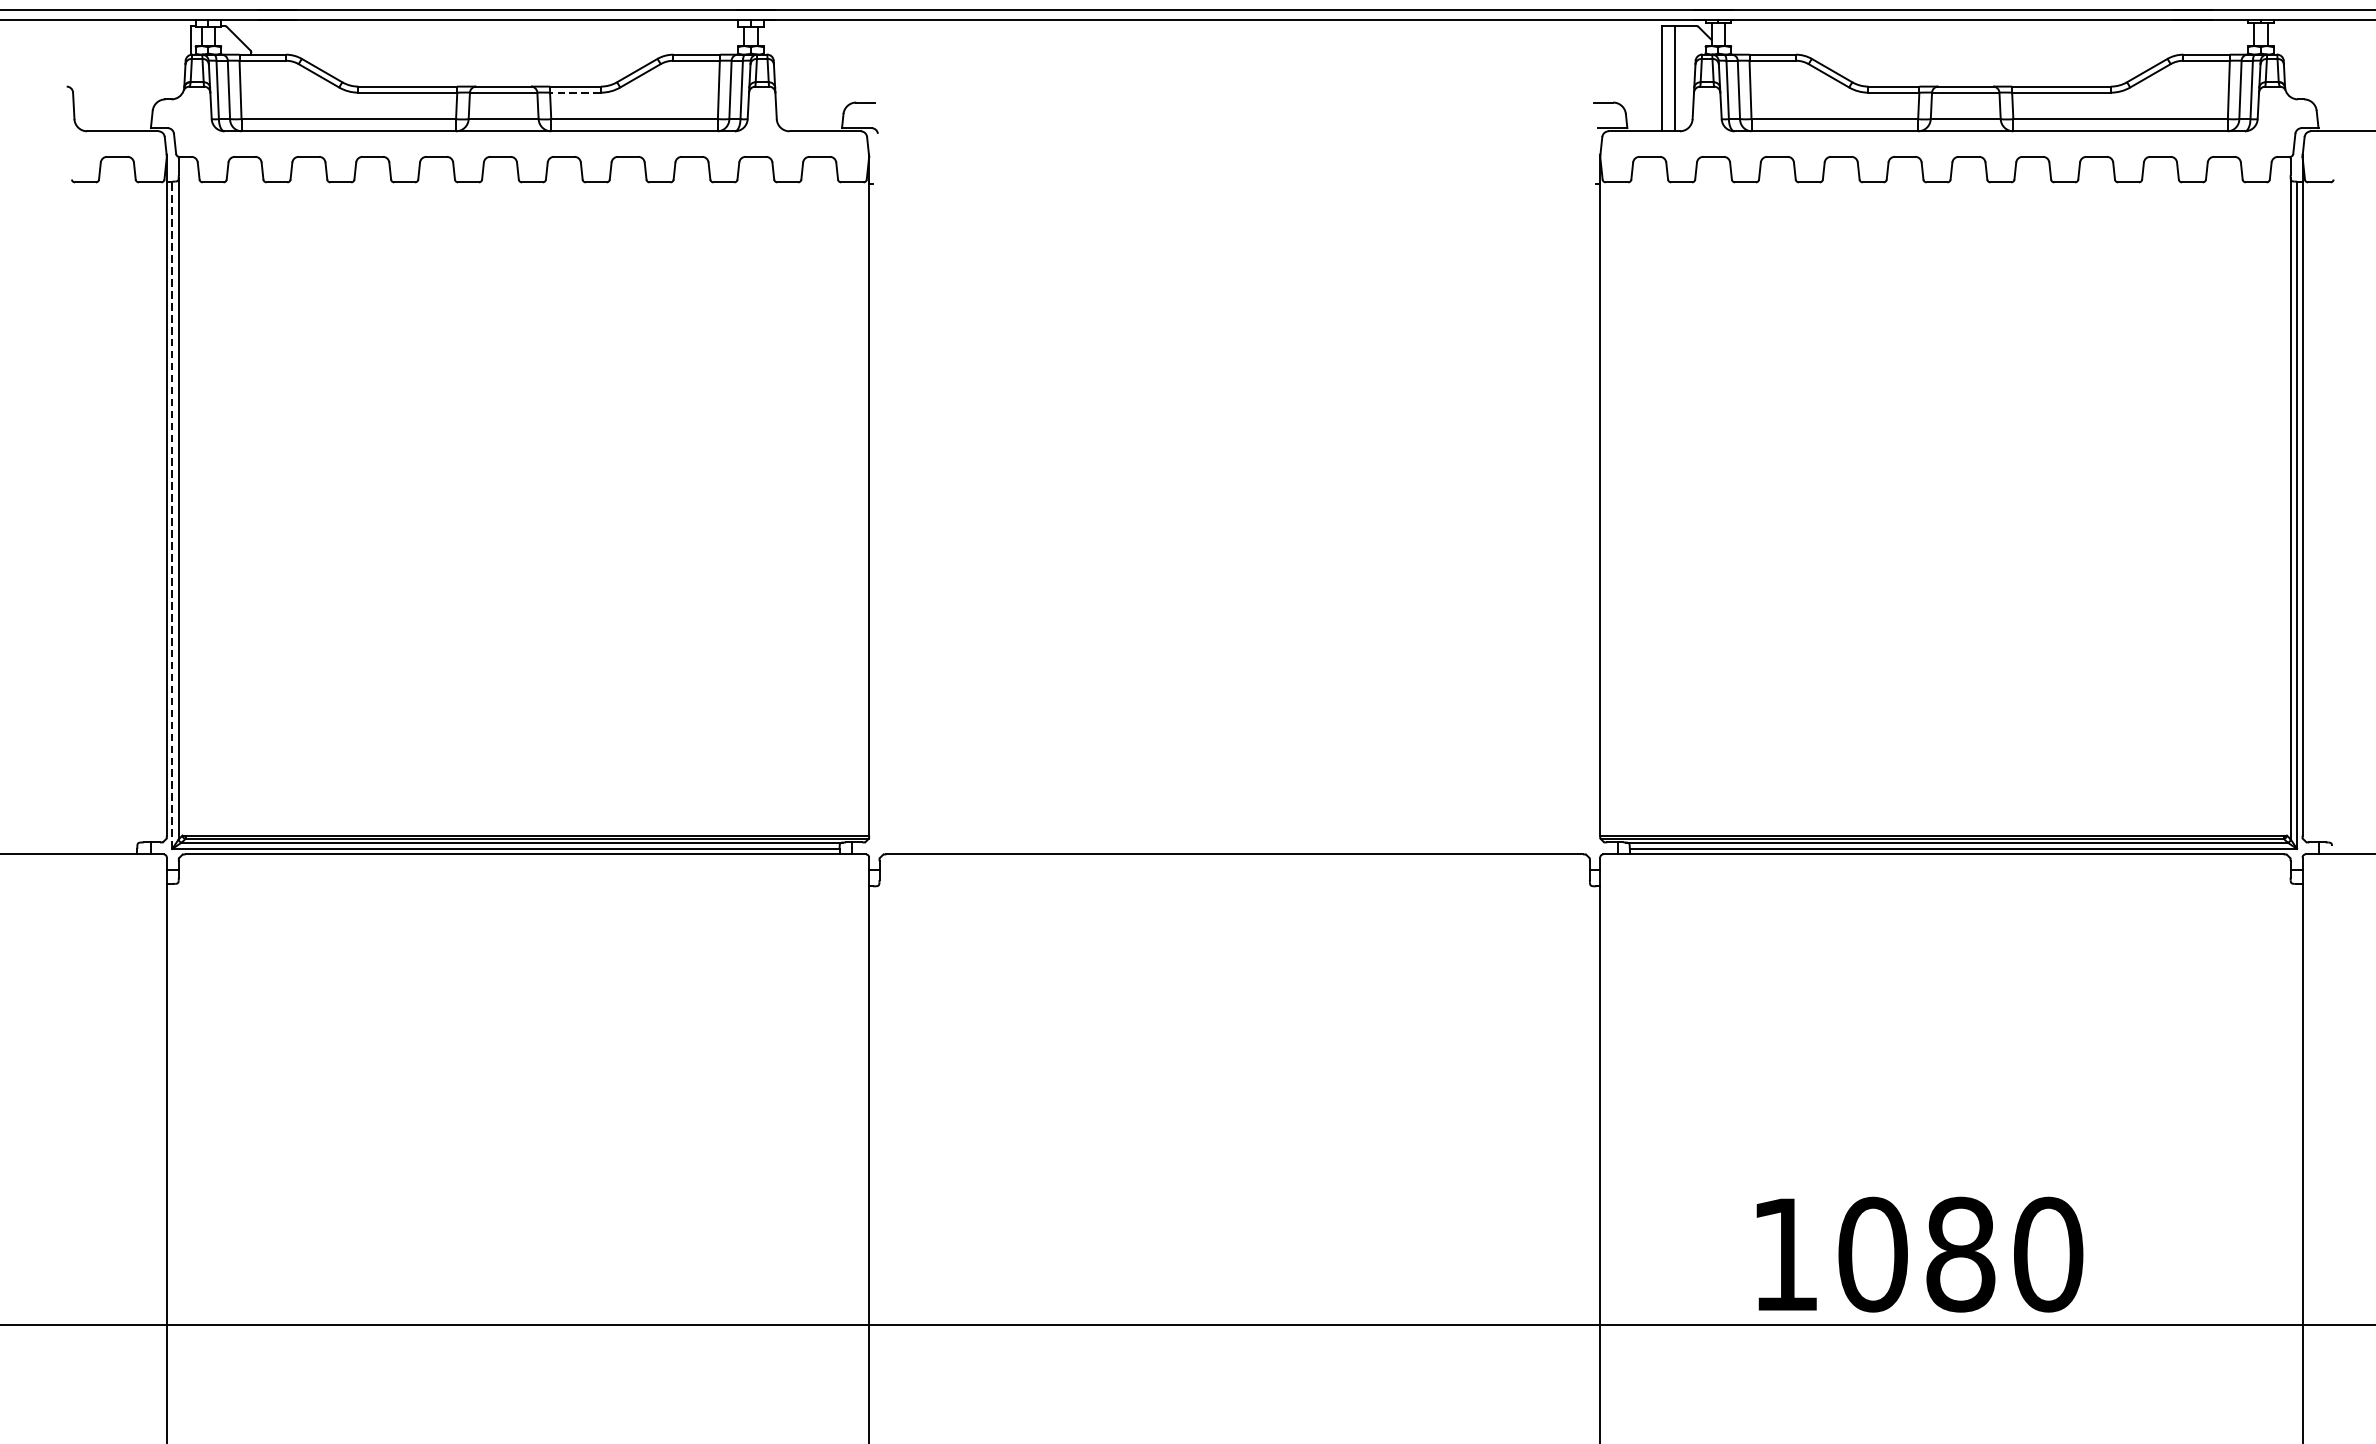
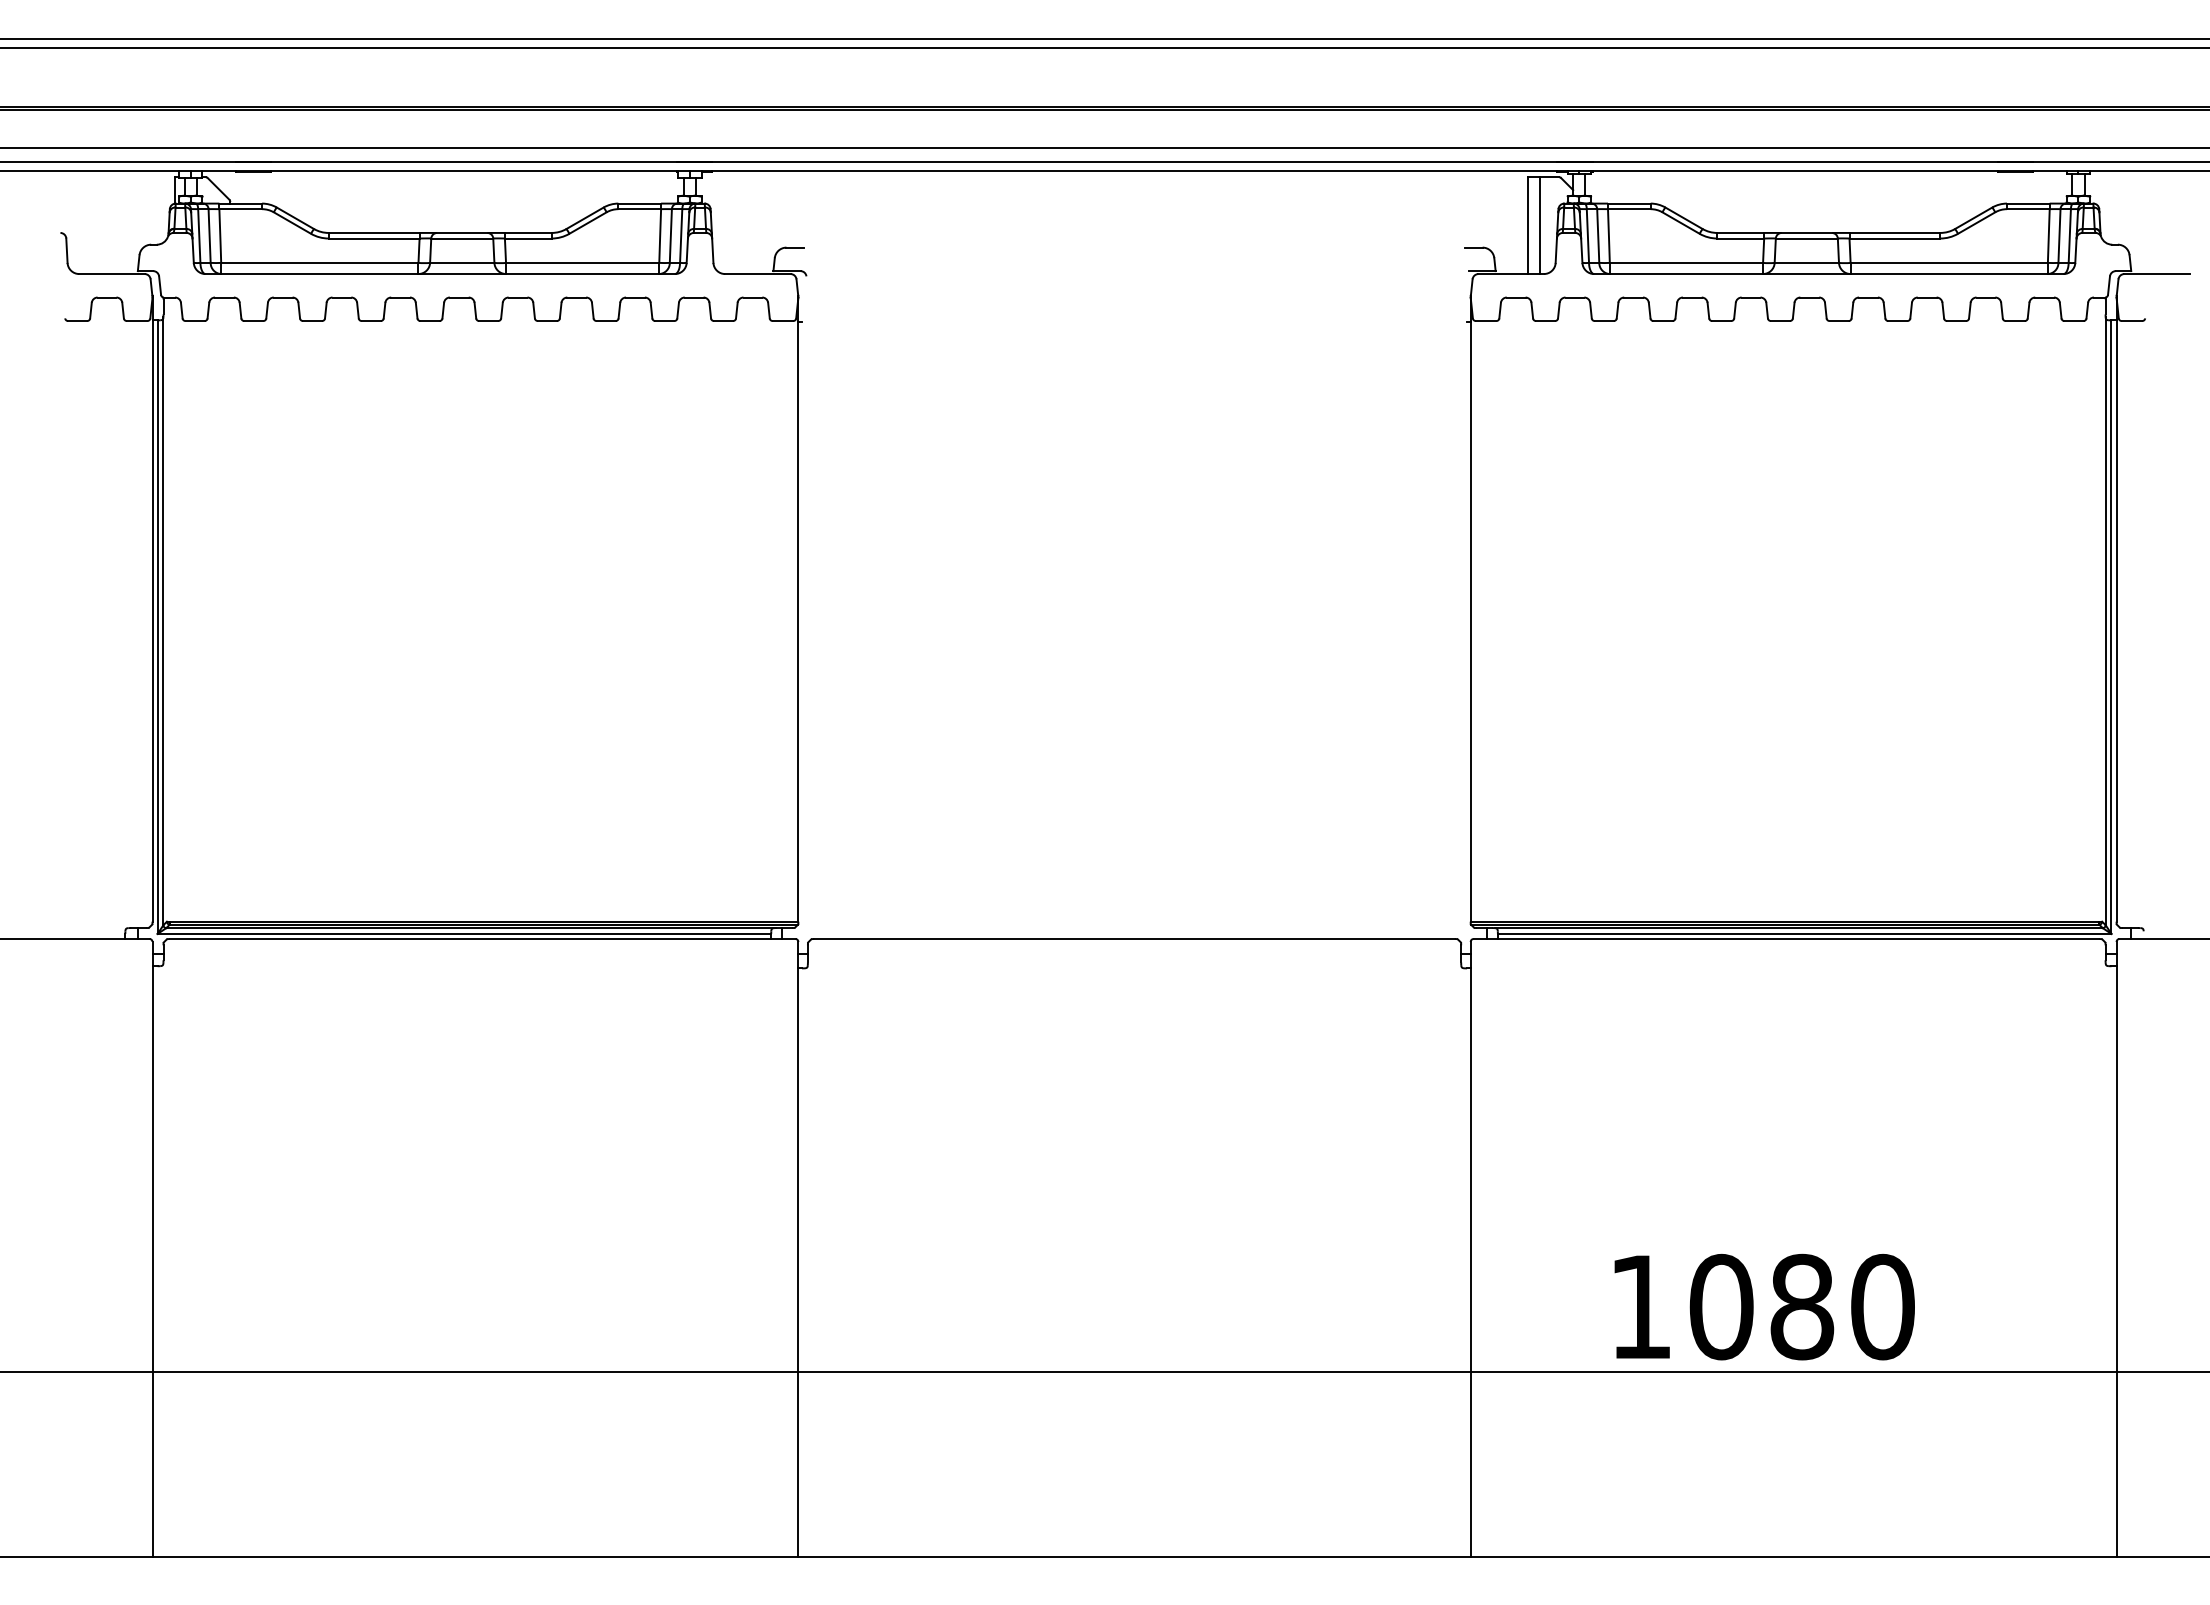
line: (574, 92) -> (527, 238), dashed -> solid
line: (172, 515) -> (157, 627), dashed -> solid

